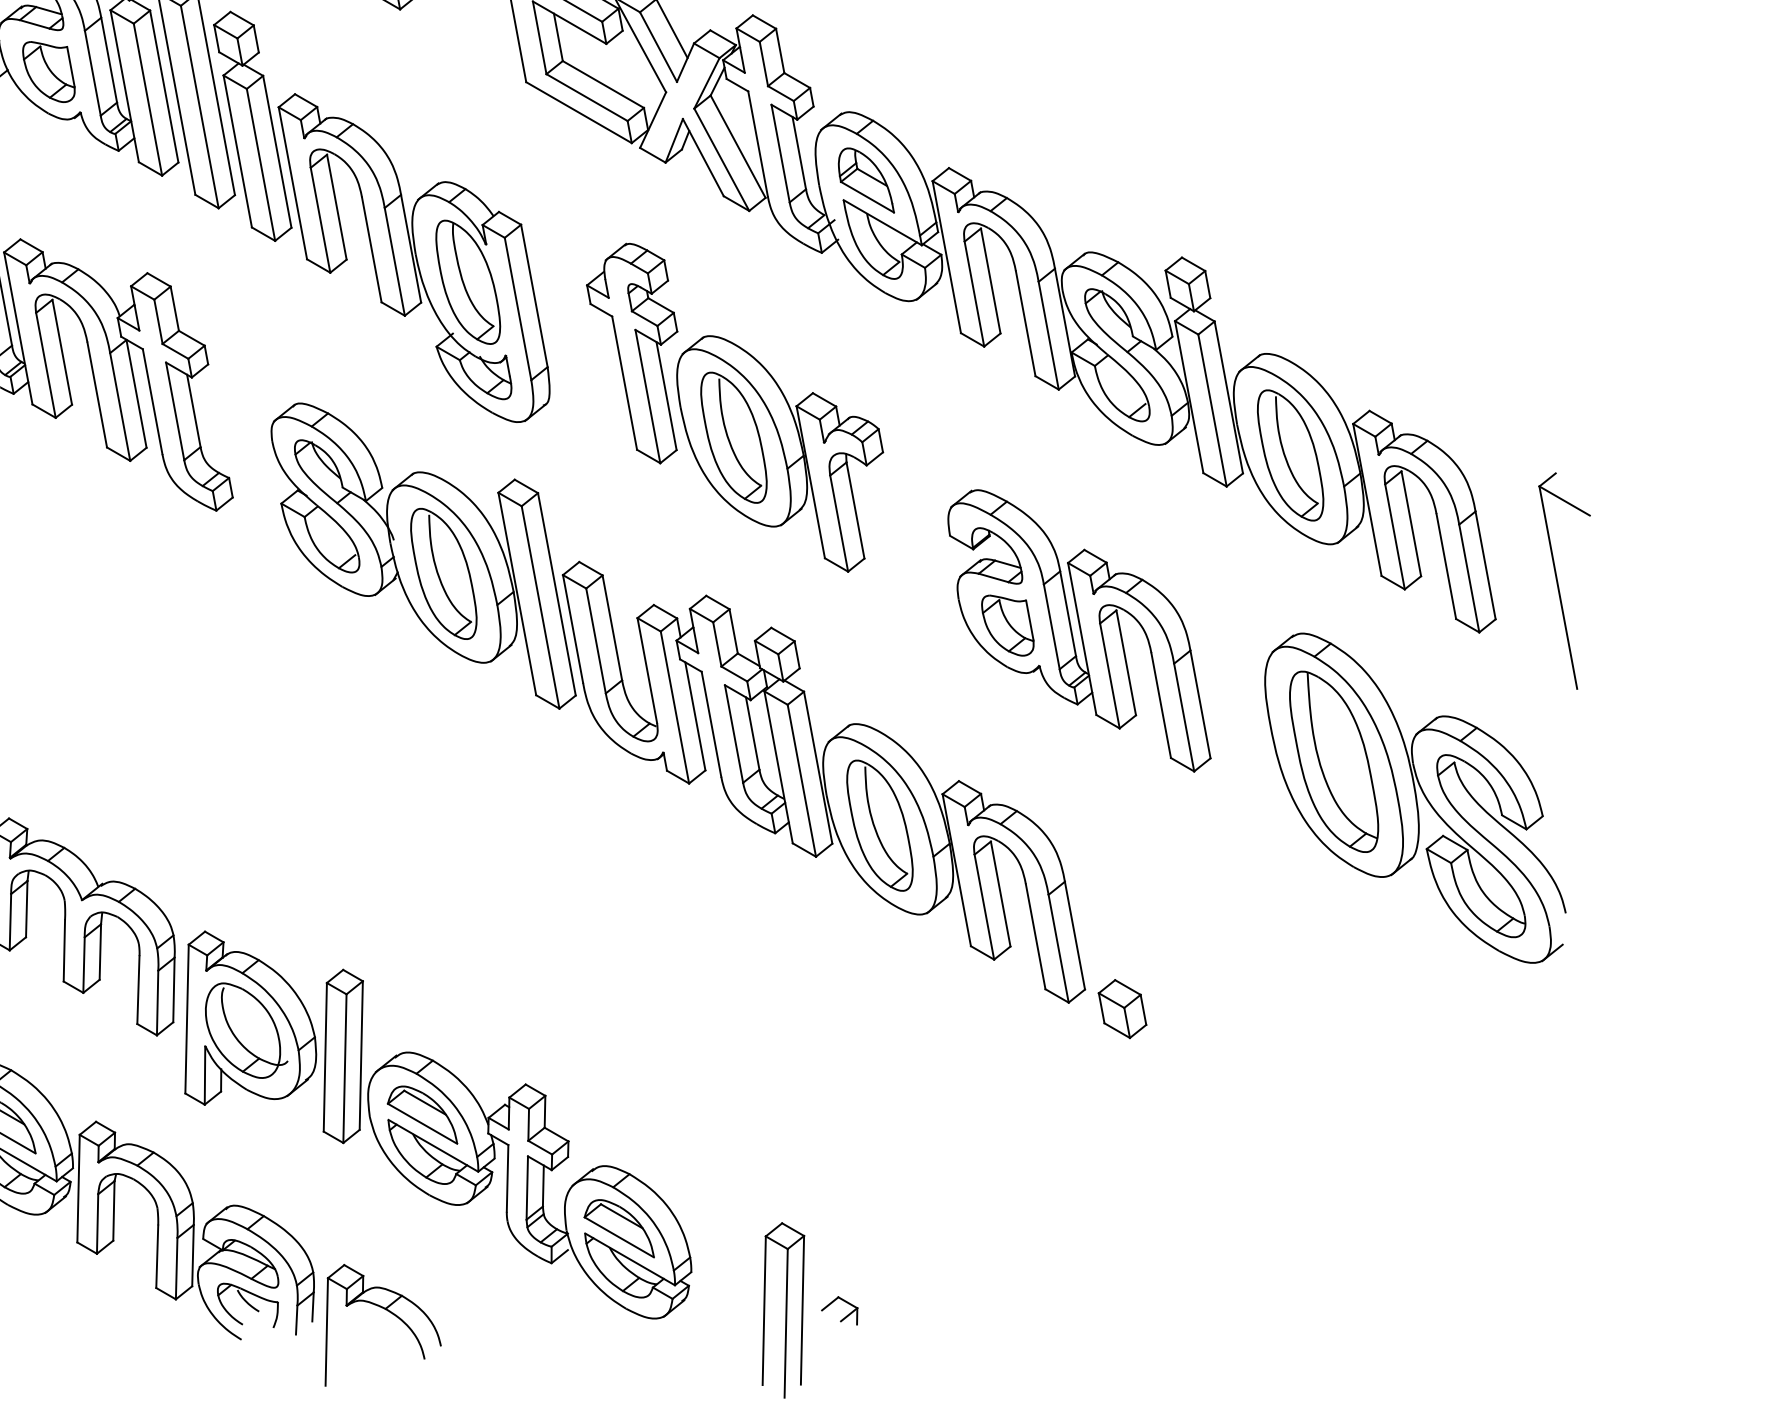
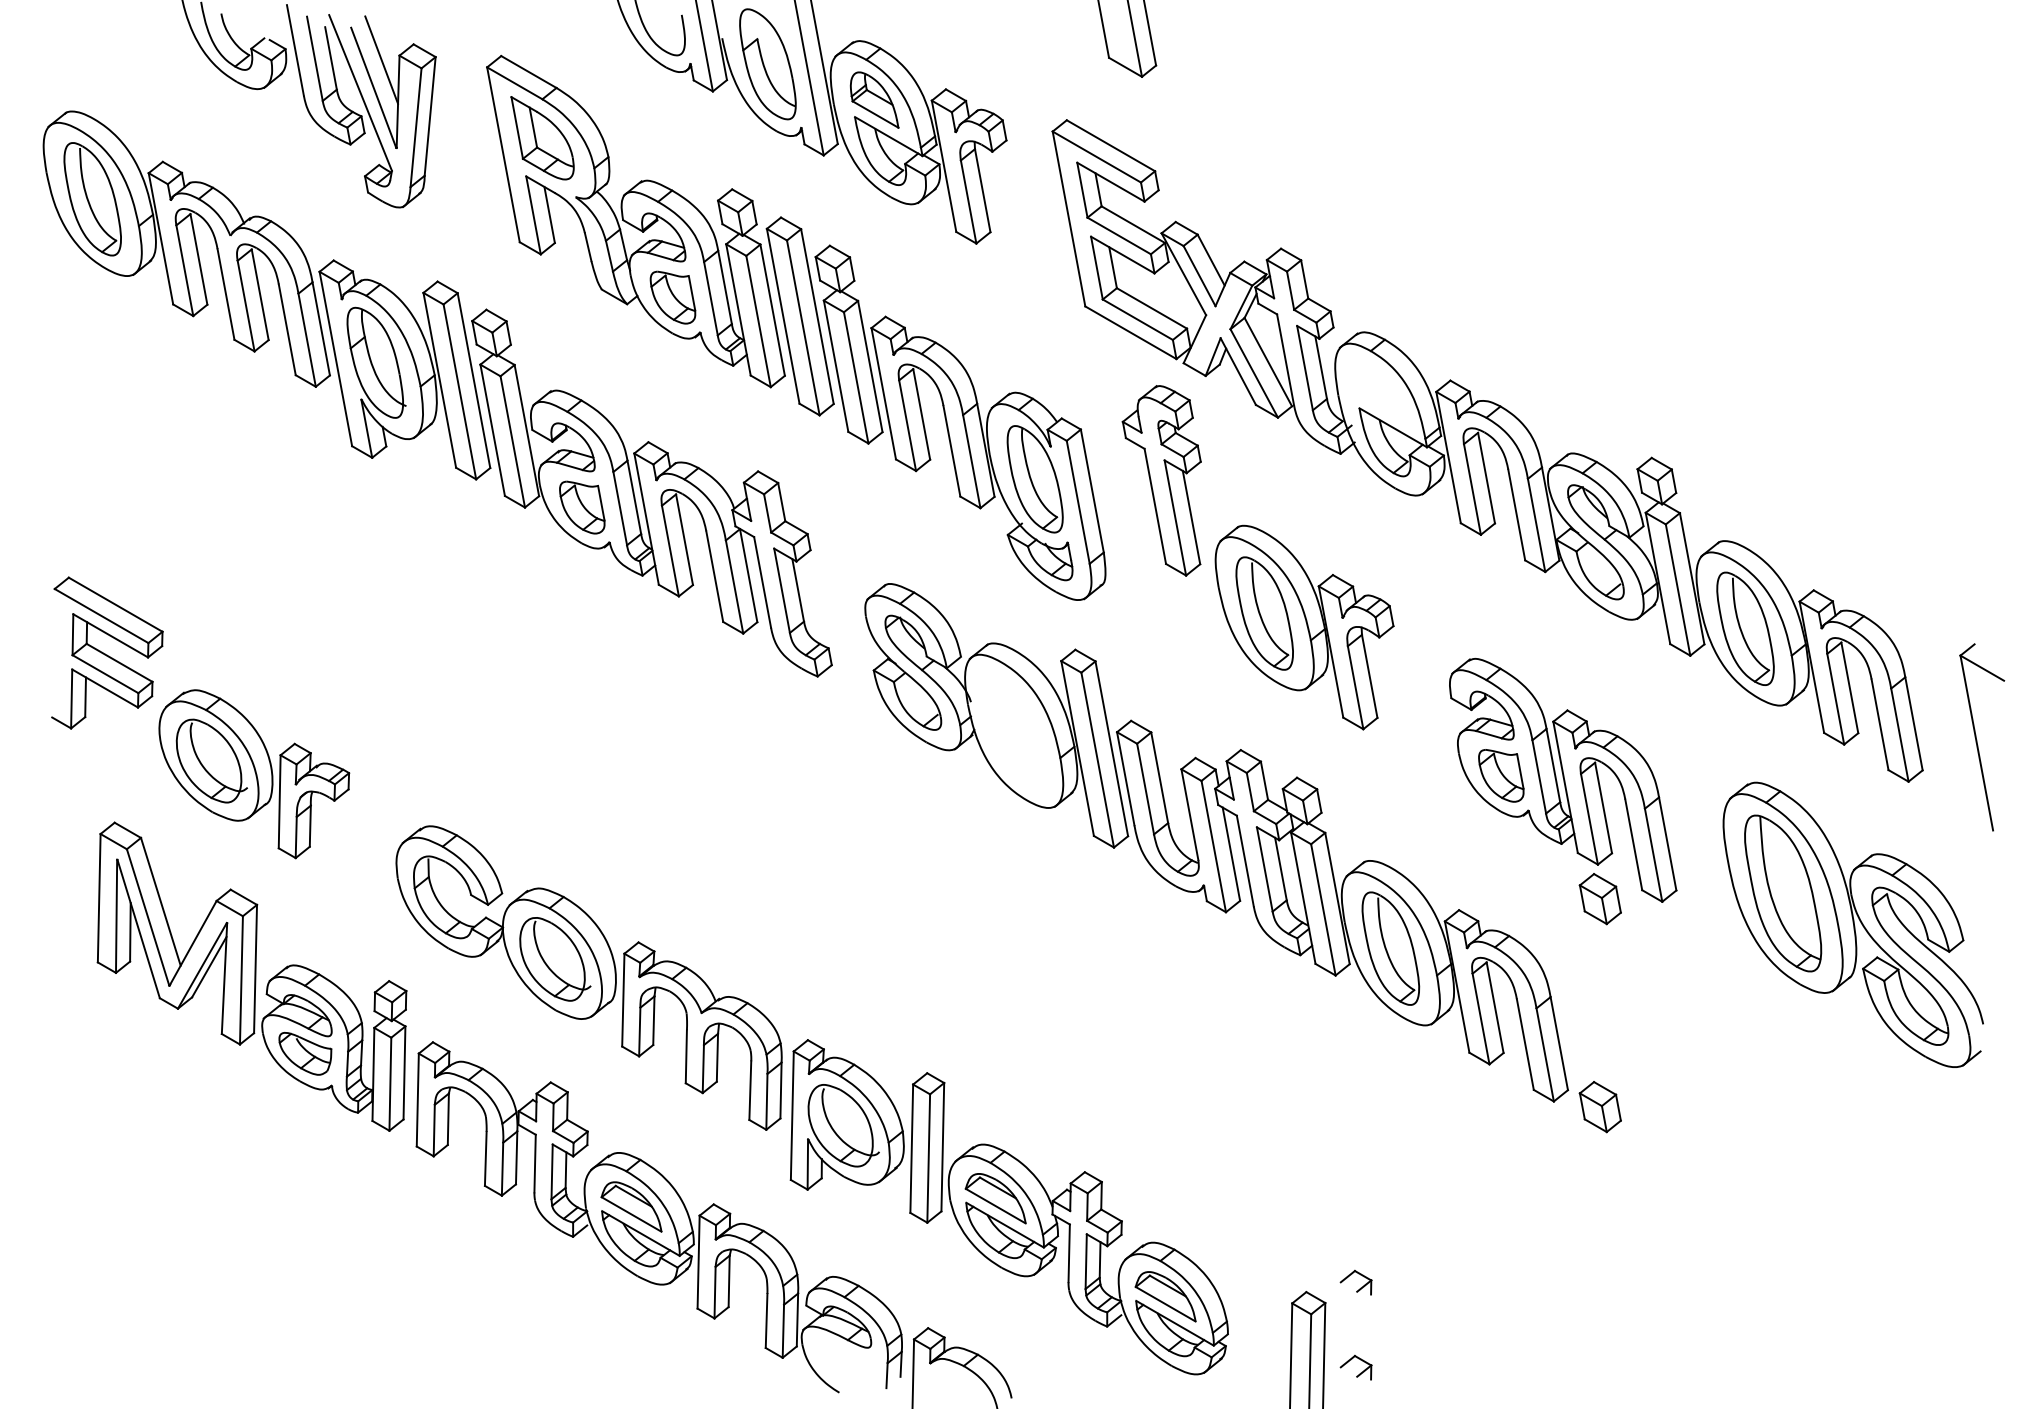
part: (865, 179) -> (1378, 390), removed
part: (631, 353) -> (1161, 480), moved
part: (444, 574) -> (1014, 731), removed
part: (1121, 768) -> (1599, 899), added
part: (844, 1217) -> (1360, 1287), added
part: (247, 1304) -> (844, 1362), removed

